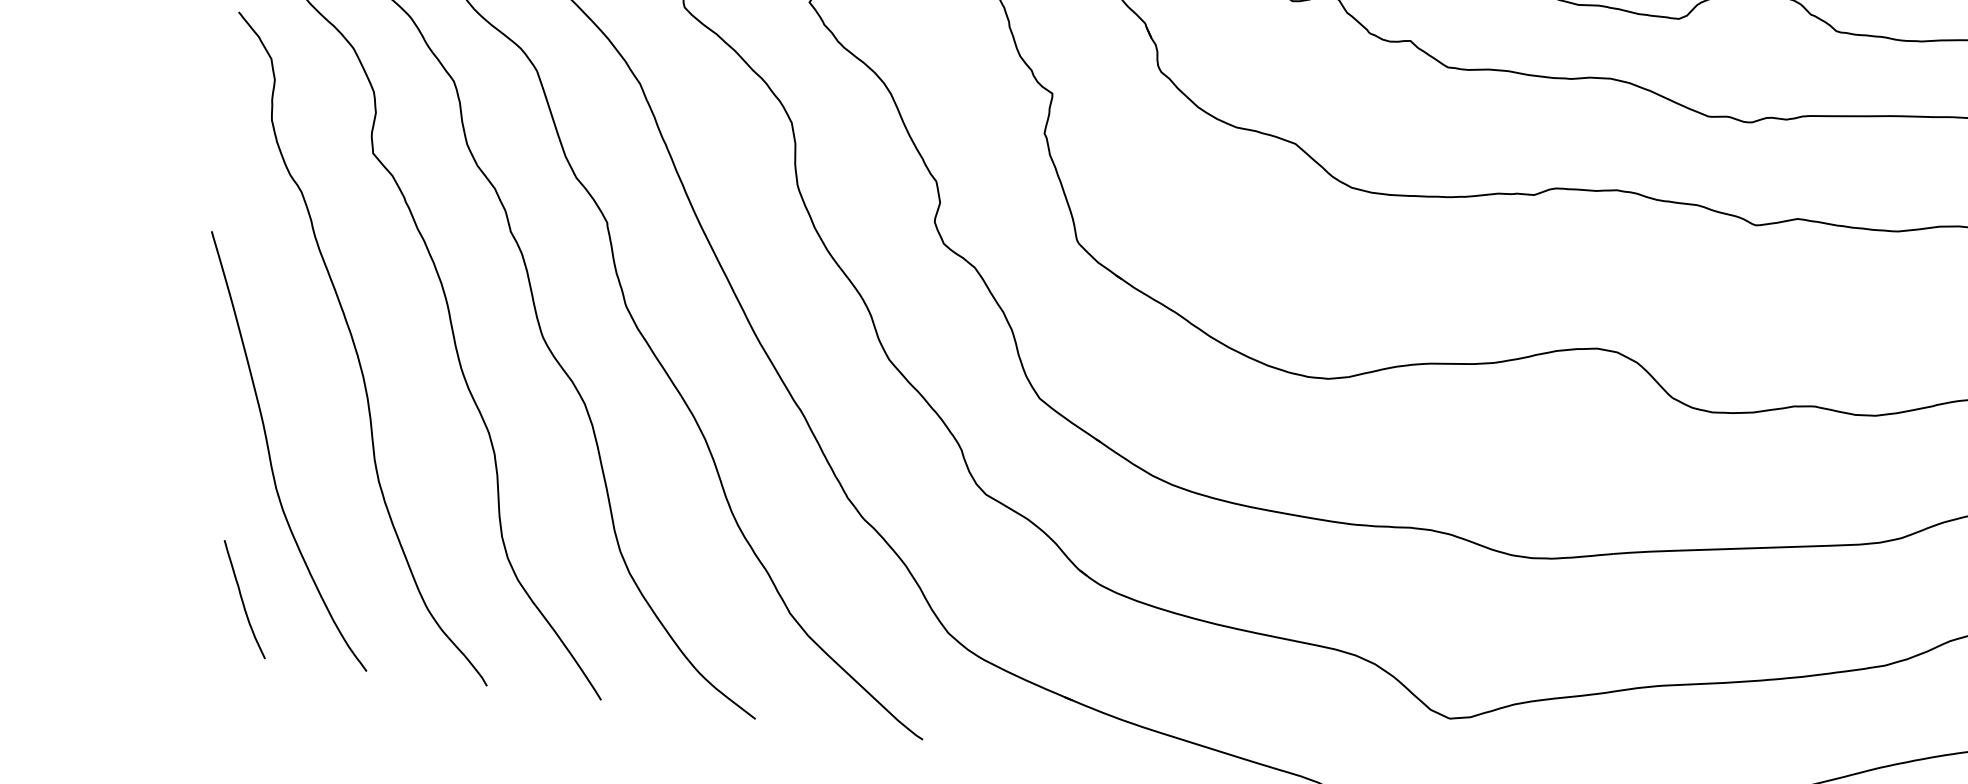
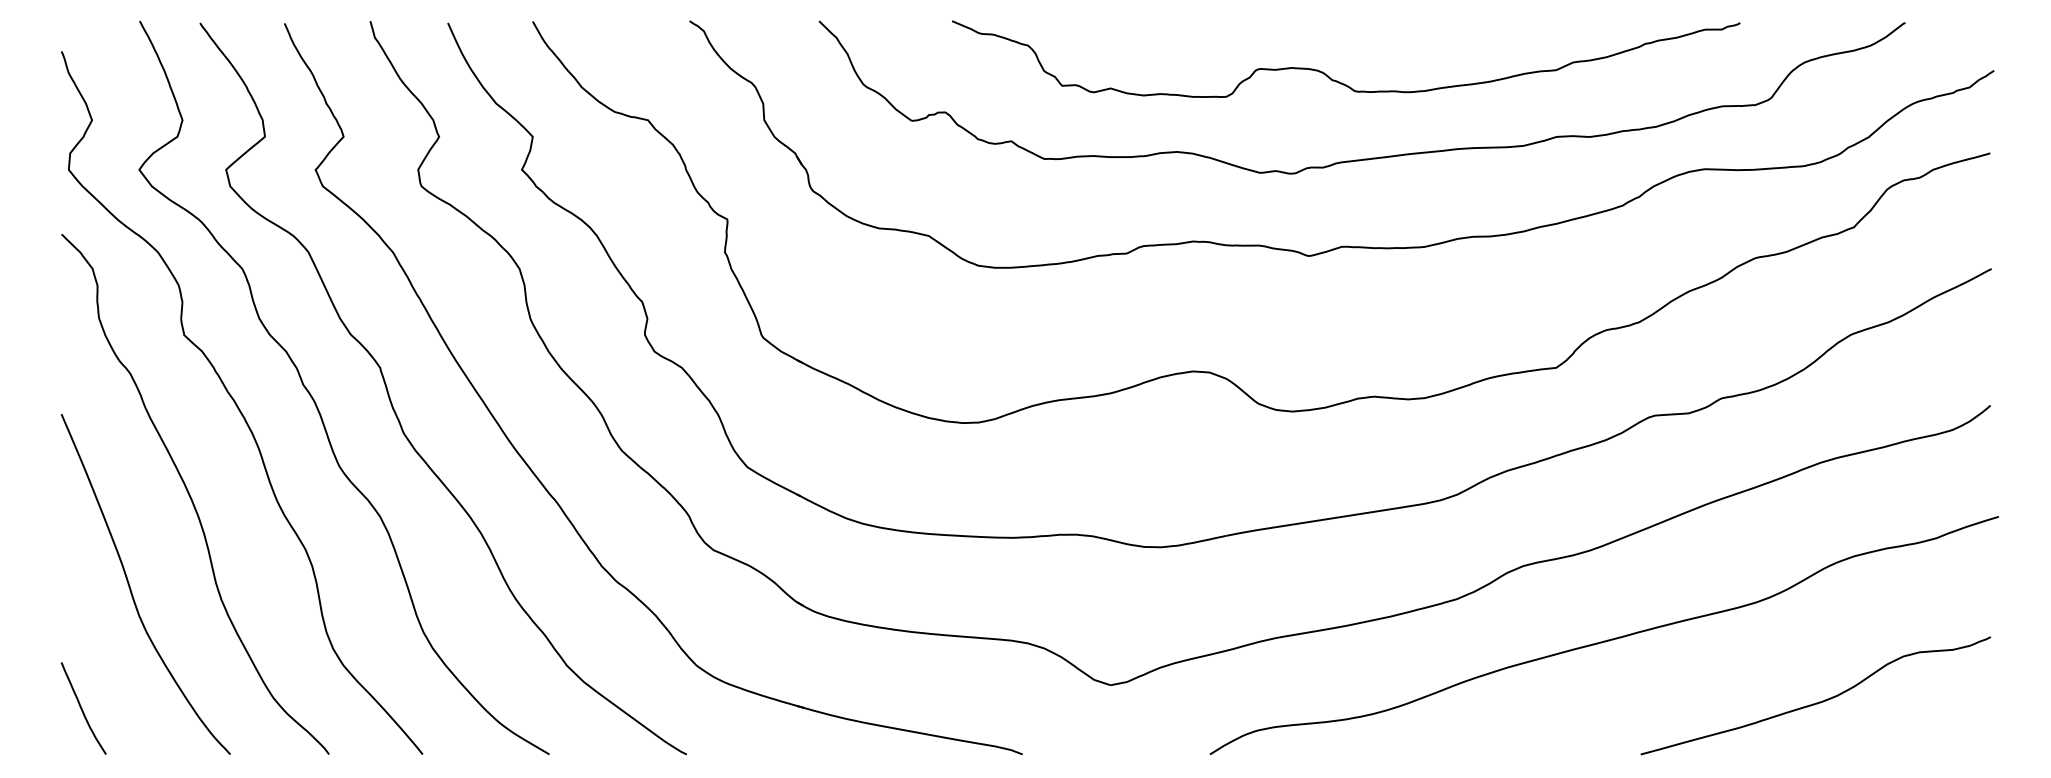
curve: (243, 599) -> (82, 708), moved

